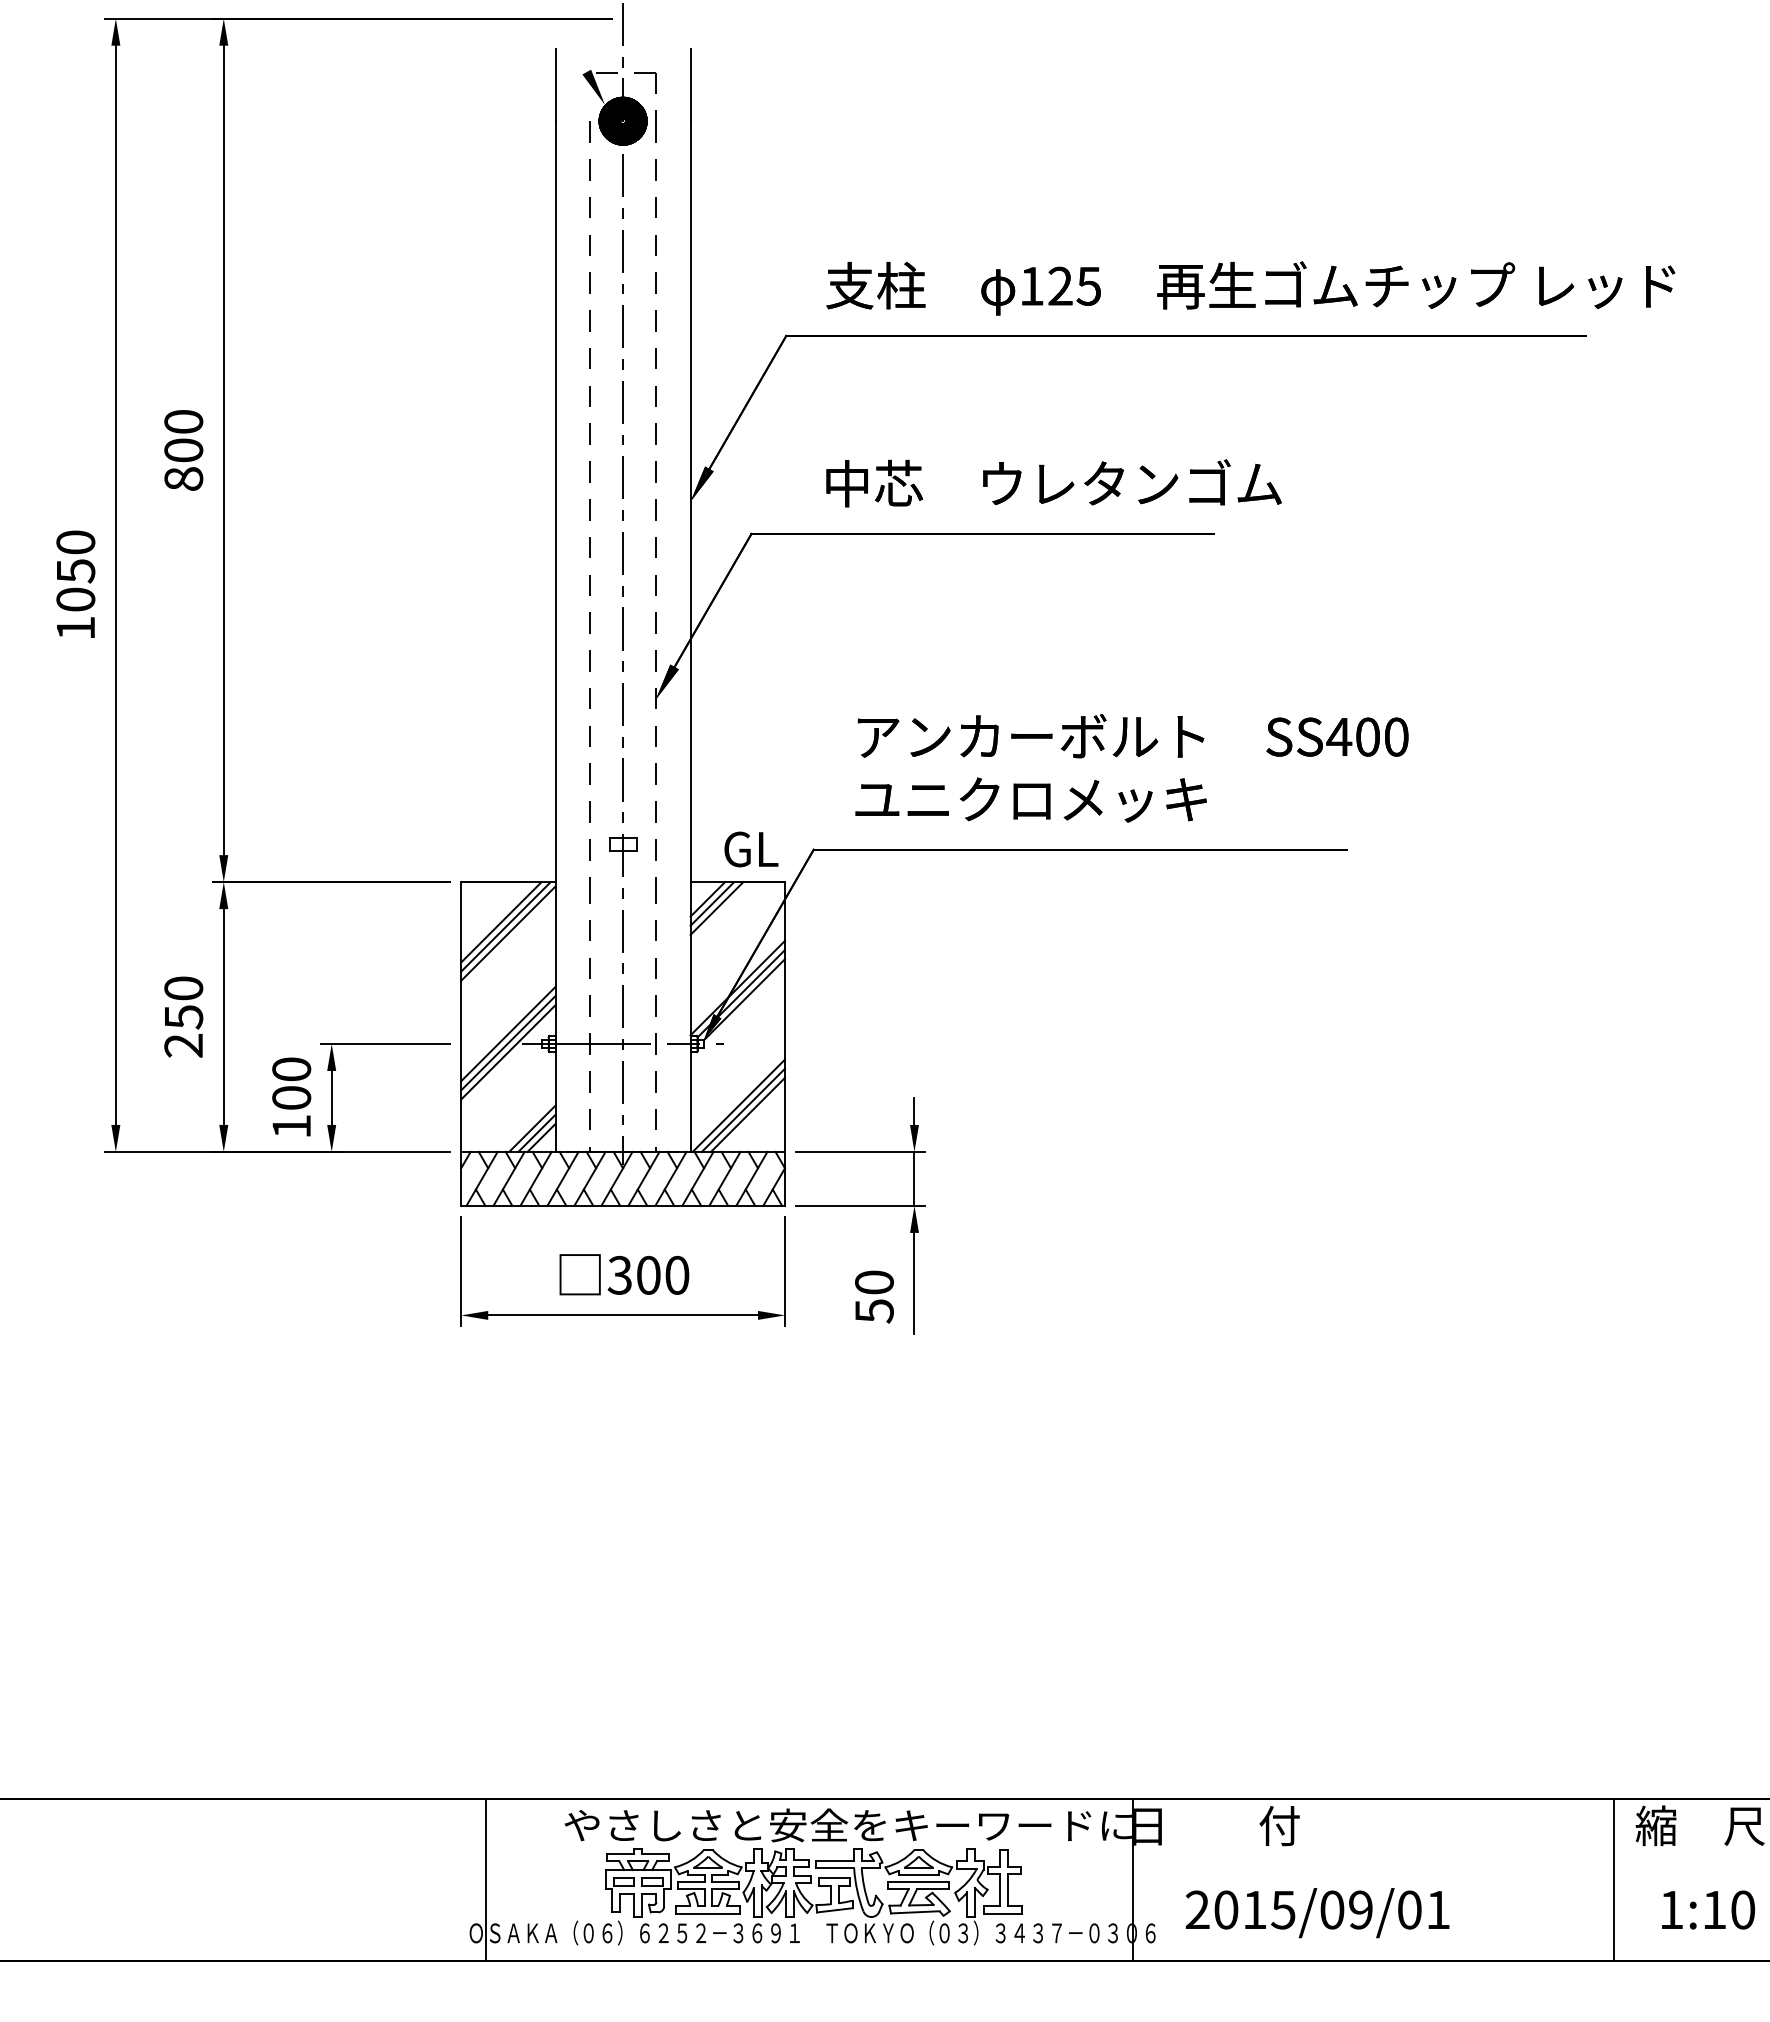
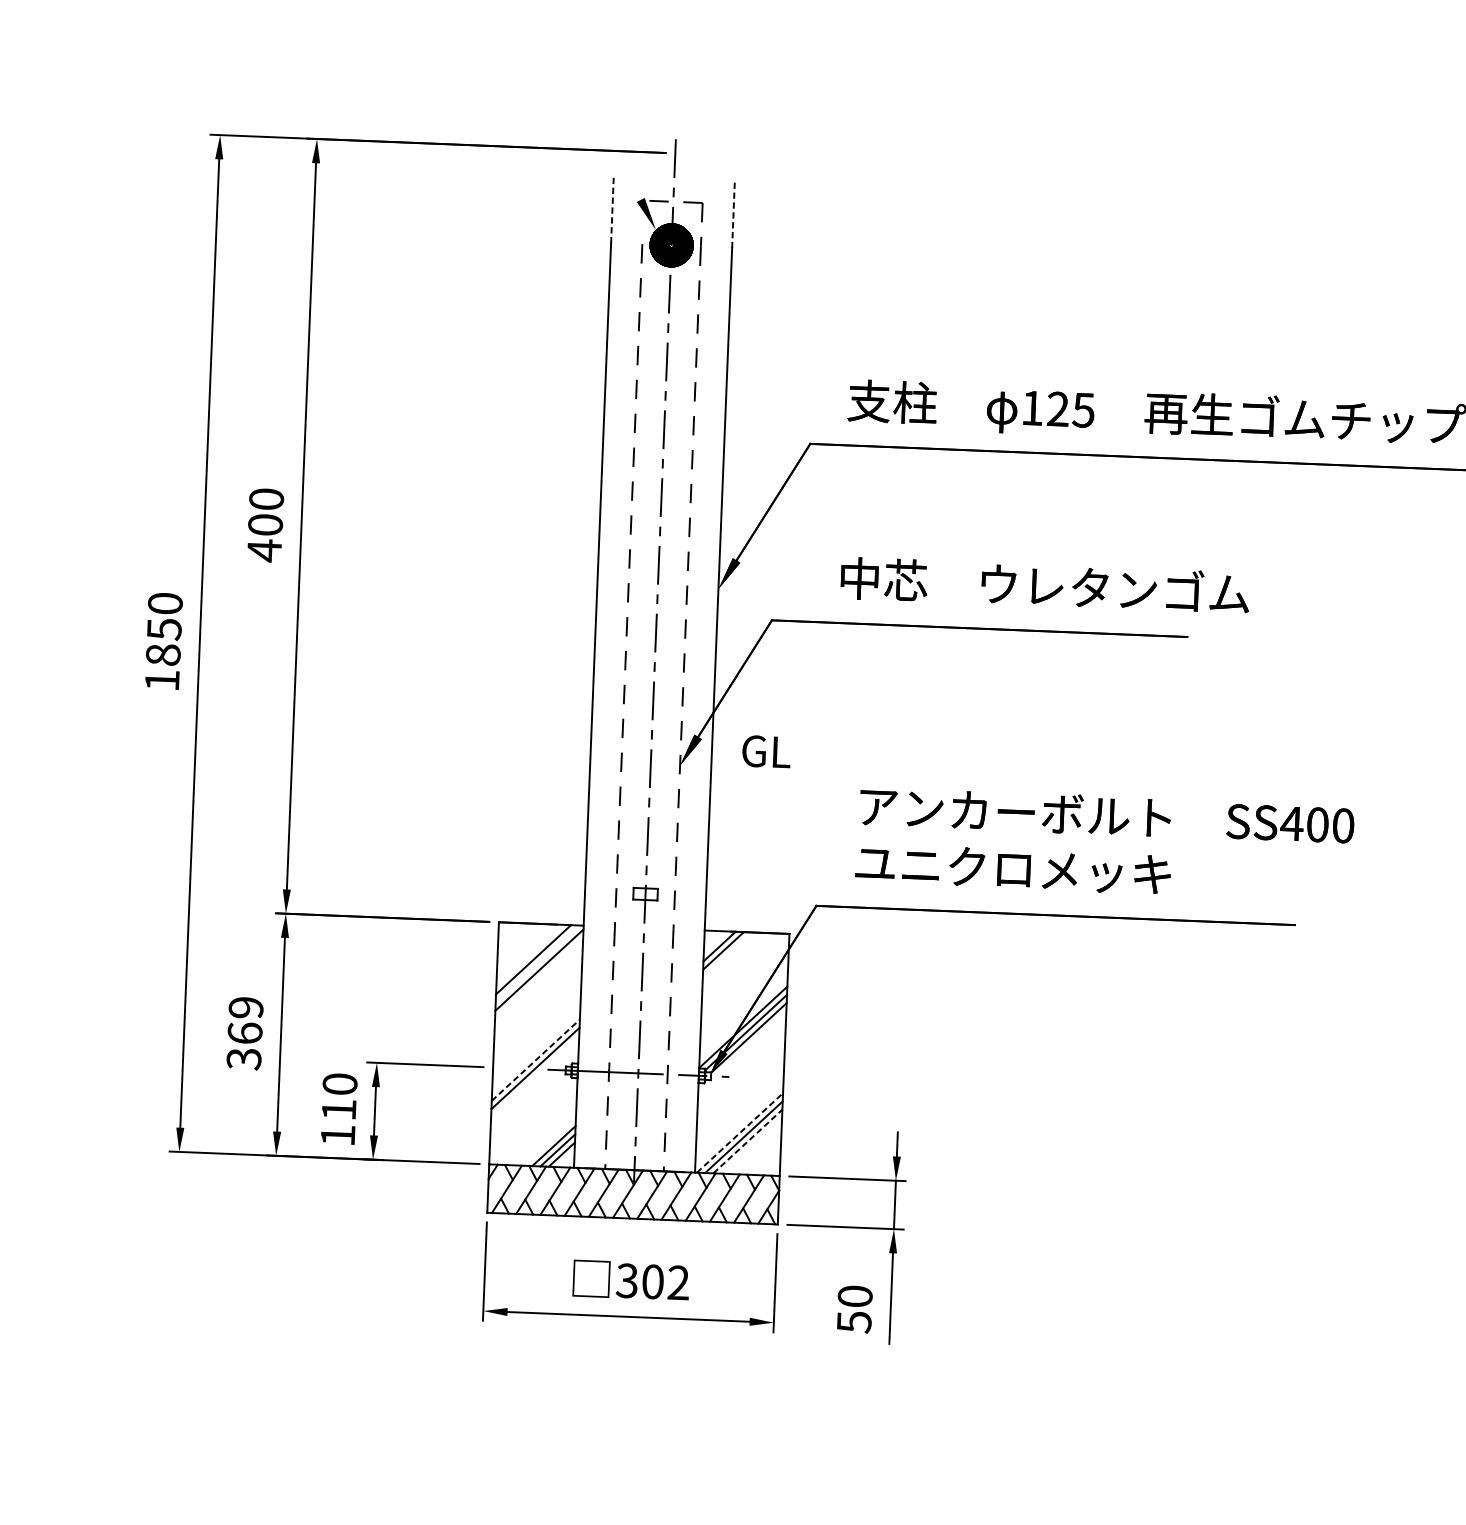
line: (555, 85) -> (612, 210), solid -> dashed
line: (690, 85) -> (733, 215), solid -> dashed
text: (183, 479) -> (264, 551), 800 -> 400
text: (75, 599) -> (163, 654), 1050 -> 1850
text: (751, 849) -> (766, 751), moved
line: (716, 908) -> (727, 955), removed
line: (505, 926) -> (537, 963), removed
text: (183, 1017) -> (244, 1033), 250 -> 369
line: (508, 1033) -> (535, 1059), solid -> dashed
line: (508, 1052) -> (535, 1076), removed
text: (291, 1097) -> (338, 1109), 100 -> 110
line: (739, 1105) -> (740, 1132), solid -> dashed
line: (748, 1114) -> (748, 1141), solid -> dashed
text: (677, 1275) -> (678, 1283), 300 -> 302

